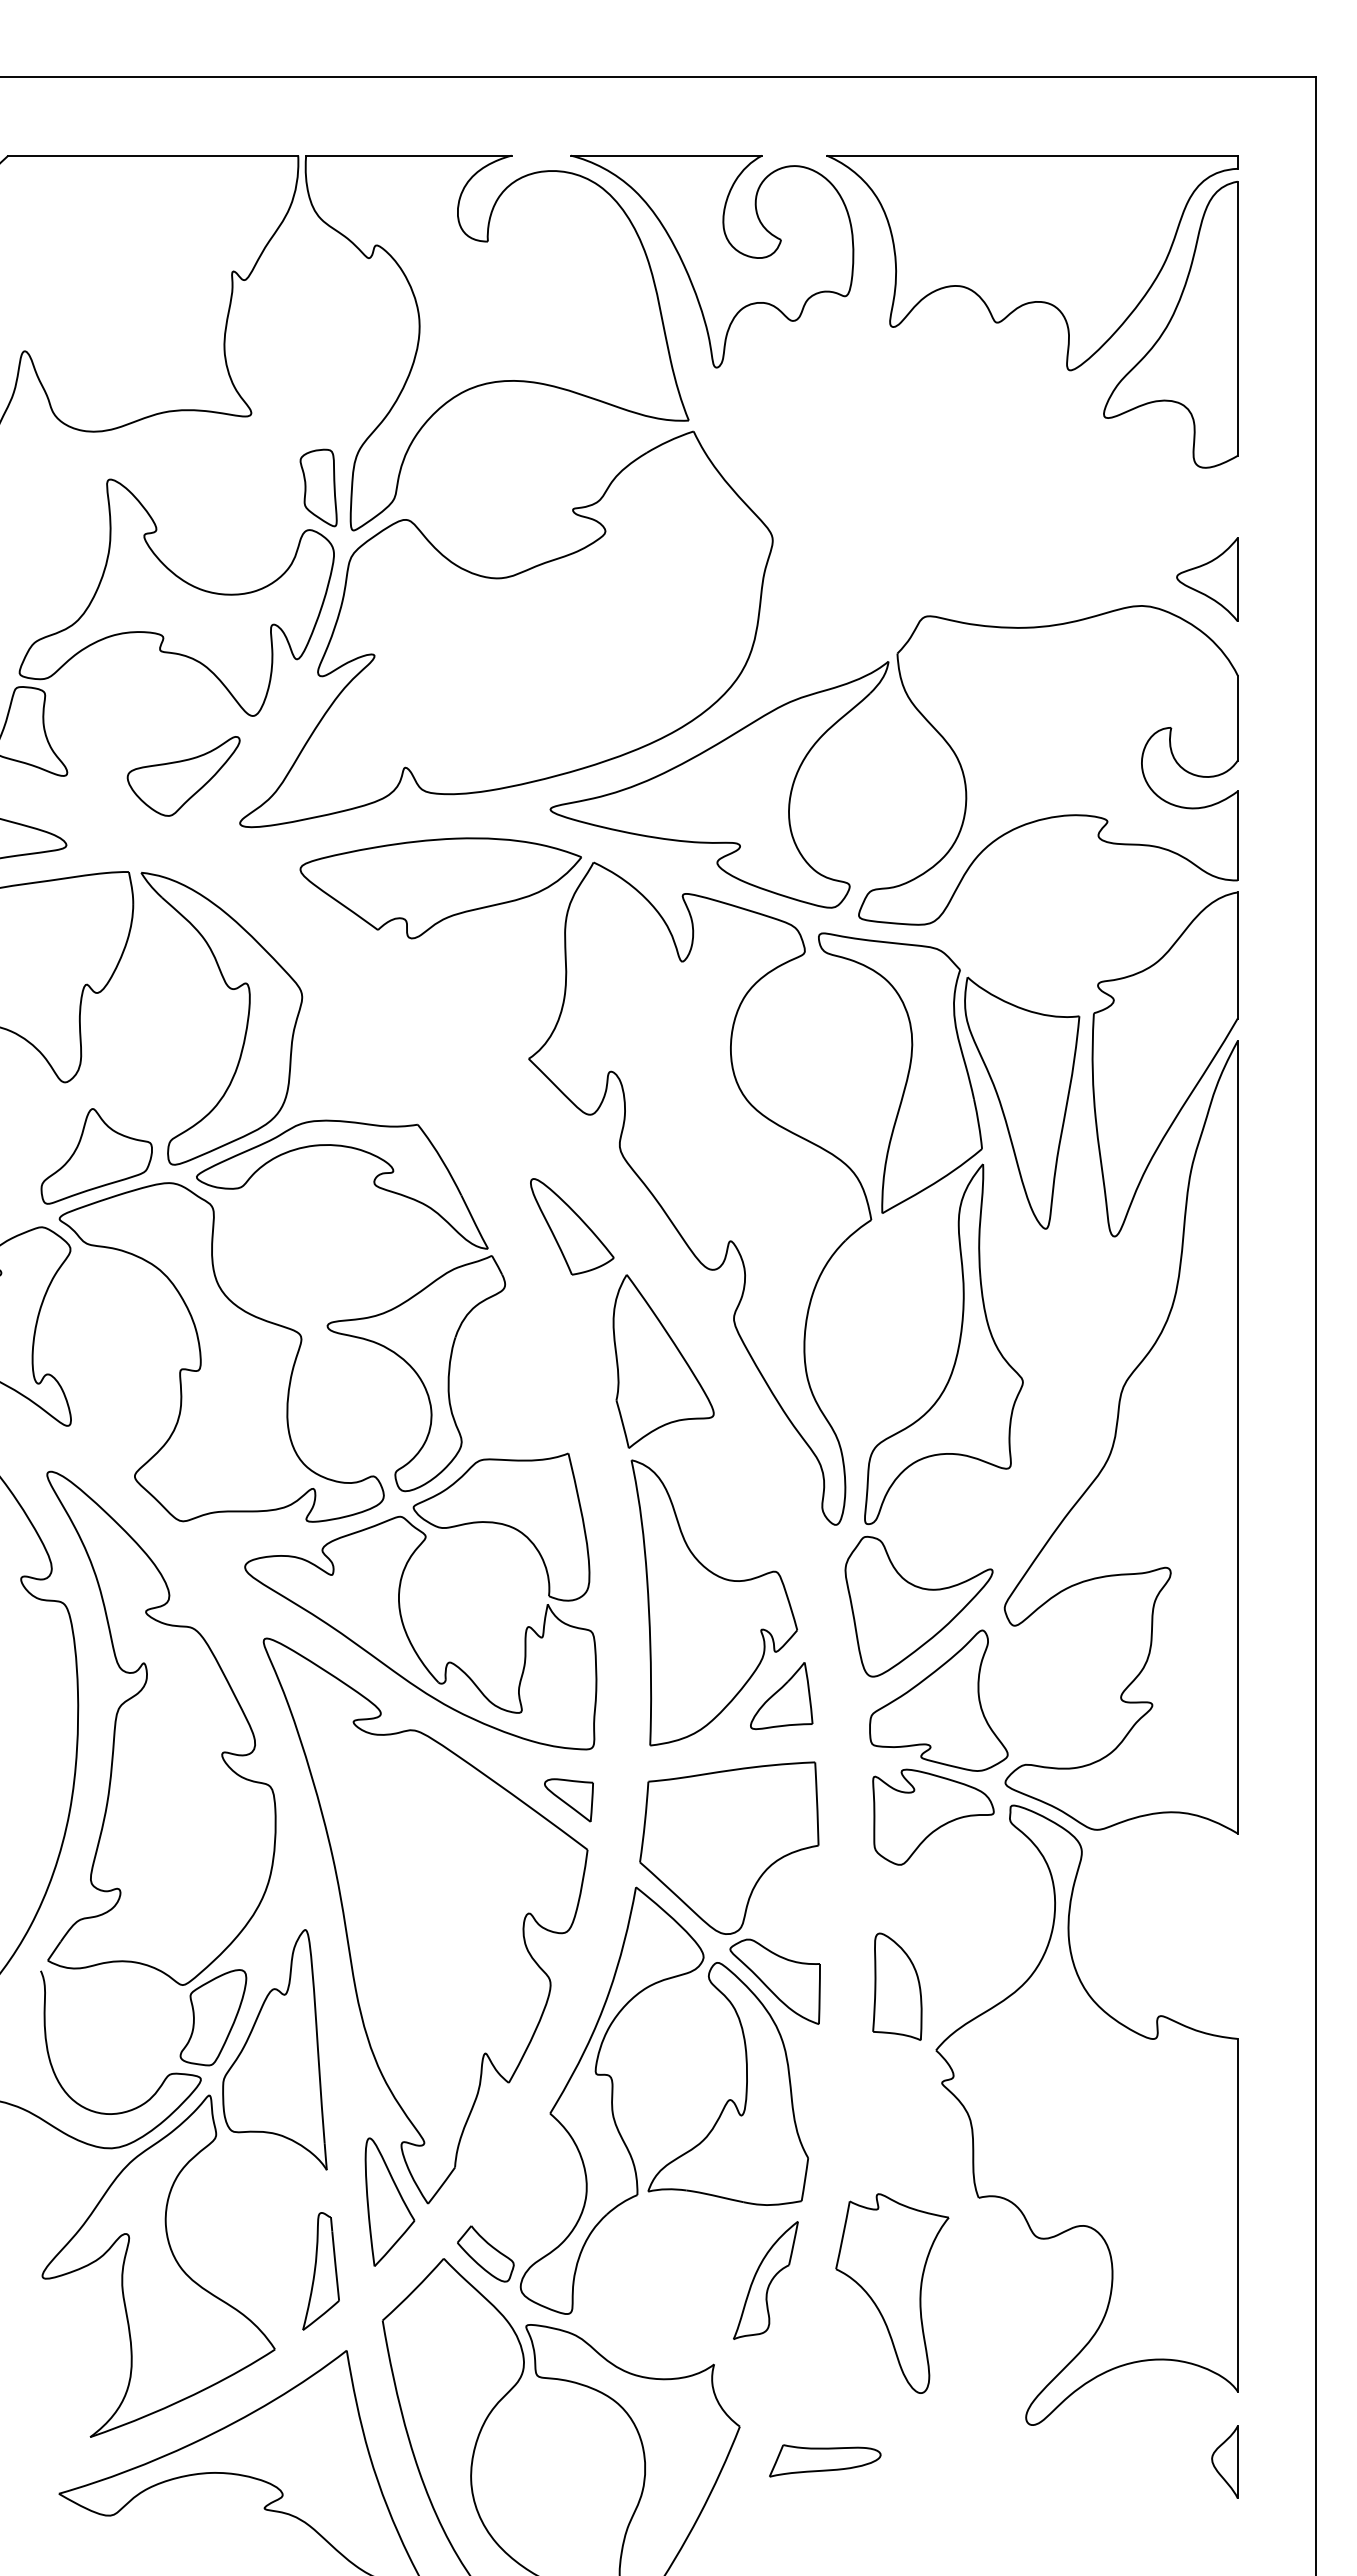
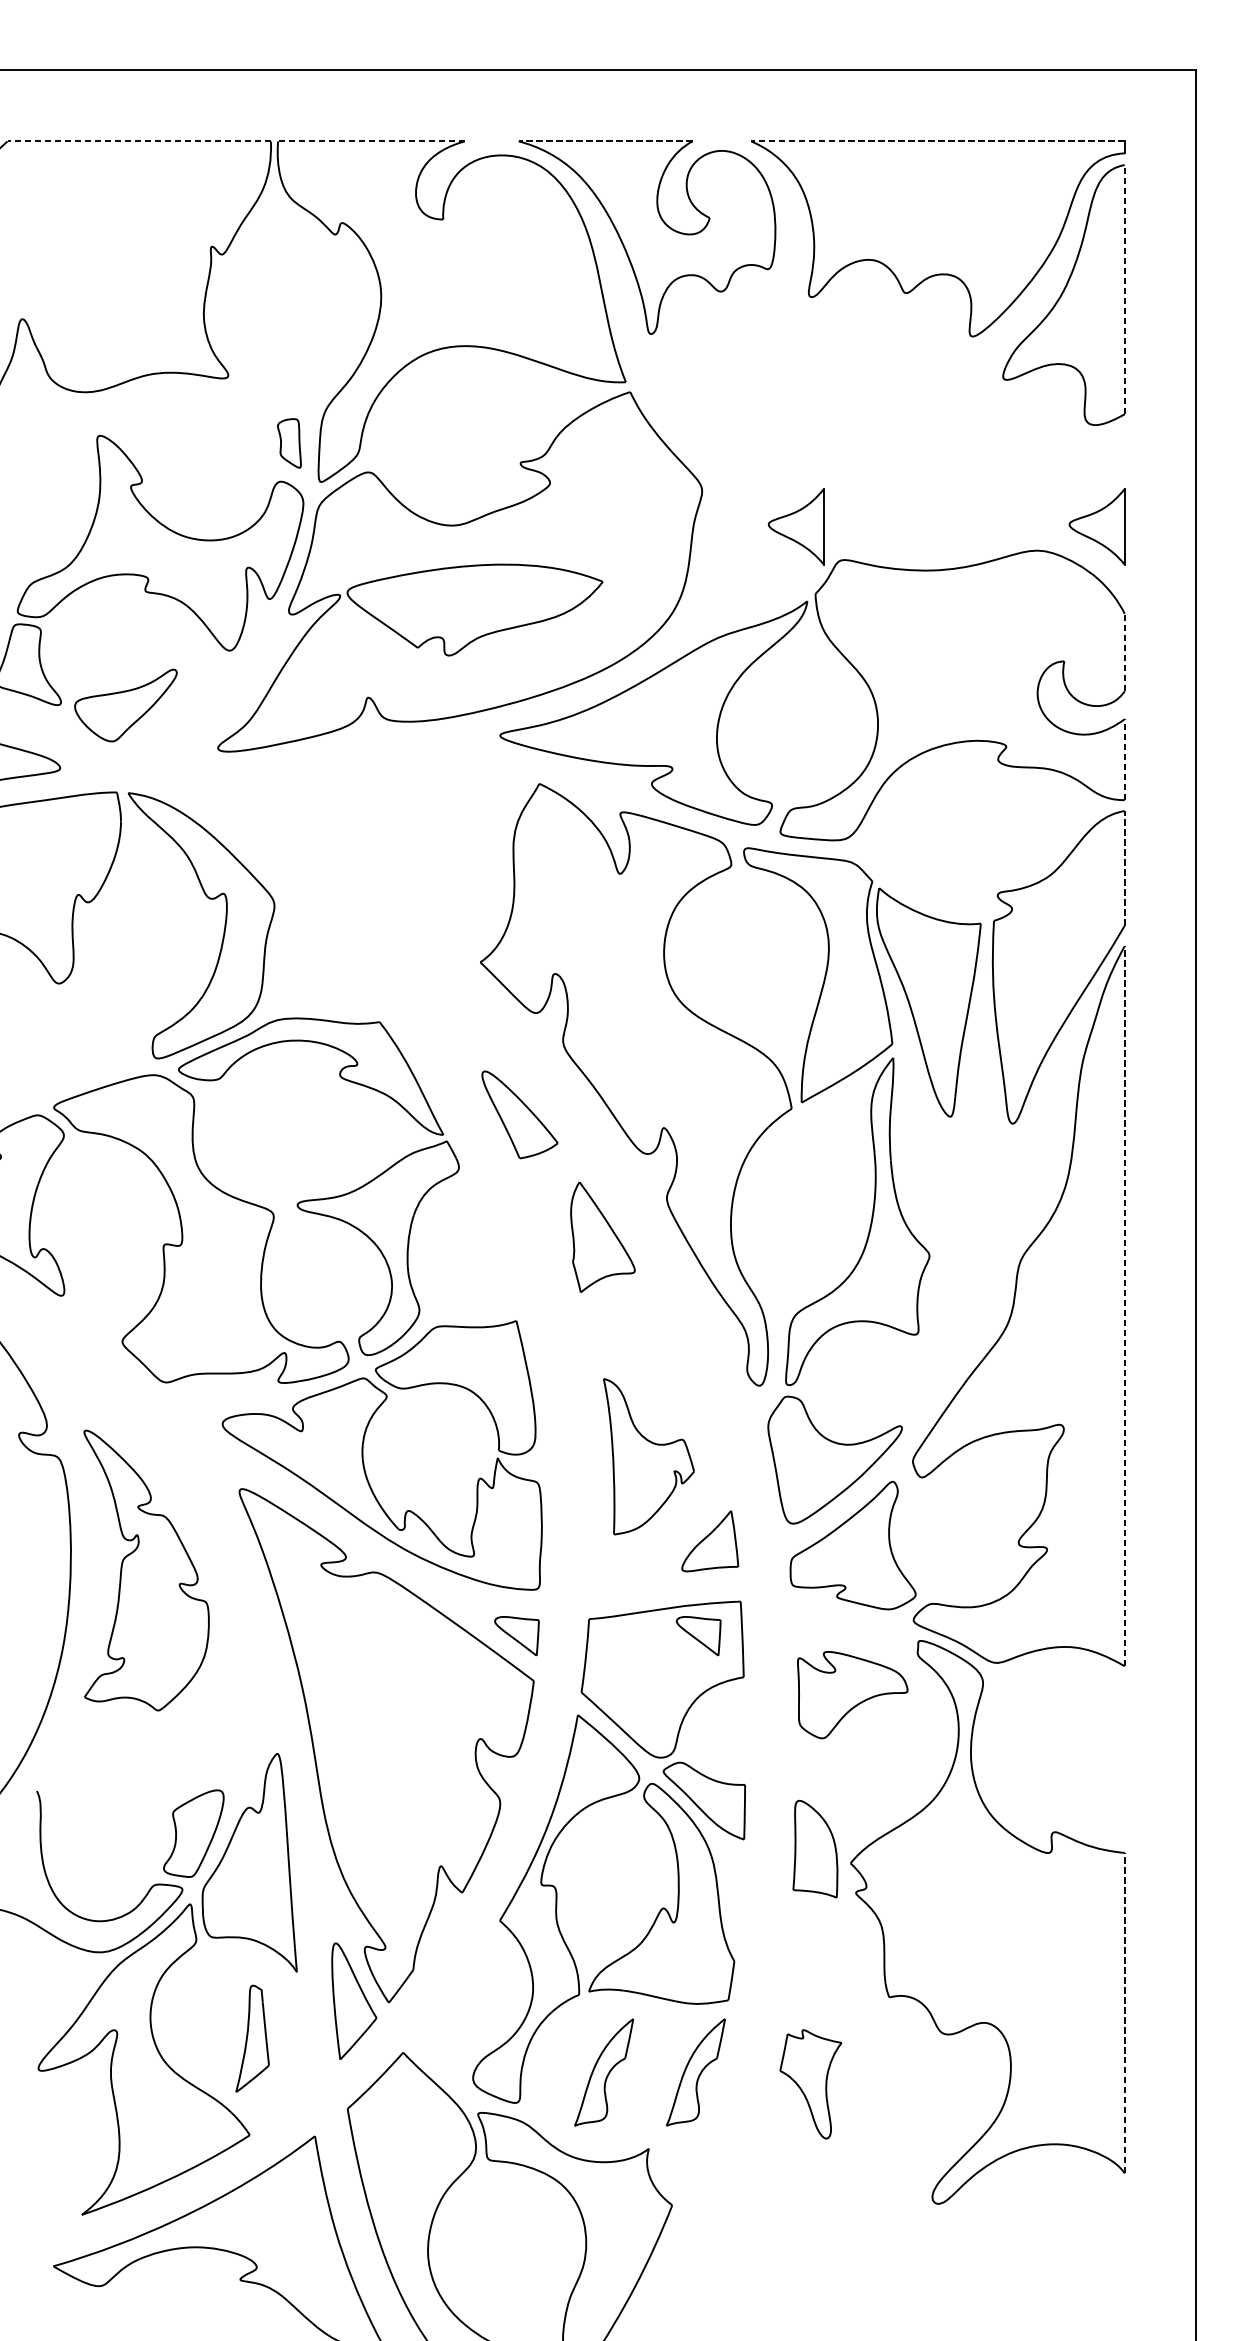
line: (153, 155) -> (139, 141), solid -> dashed
line: (408, 155) -> (371, 141), solid -> dashed
line: (666, 155) -> (605, 141), solid -> dashed
line: (1032, 155) -> (938, 141), solid -> dashed
line: (1237, 318) -> (1124, 289), solid -> dashed
part: (318, 487) -> (289, 443), size x0.7
part: (876, 579) -> (796, 526), added
line: (1237, 718) -> (1124, 652), solid -> dashed
part: (183, 776) -> (125, 705), moved
line: (1237, 835) -> (1124, 759), solid -> dashed
part: (440, 888) -> (474, 610), moved
line: (1237, 955) -> (1124, 868), solid -> dashed
part: (96, 1156) -> (87, 1050), removed
part: (663, 1361) -> (602, 1237), size x0.7
line: (1237, 1436) -> (1124, 1305), solid -> dashed
part: (713, 1602) -> (648, 1456), size x0.6
part: (161, 1727) -> (146, 1569), size x0.6
part: (768, 1800) -> (698, 1636), added
part: (933, 1816) -> (852, 1694), moved
part: (897, 1986) -> (815, 1848), moved
line: (1237, 2214) -> (1124, 2012), solid -> dashed
part: (485, 2253) -> (441, 2047), removed
part: (320, 2271) -> (252, 2038), moved
part: (664, 2280) -> (603, 2072), added
part: (892, 2293) -> (810, 2084), size x0.6
part: (825, 2460) -> (750, 2236), removed
part: (1224, 2461) -> (1112, 2236), removed

